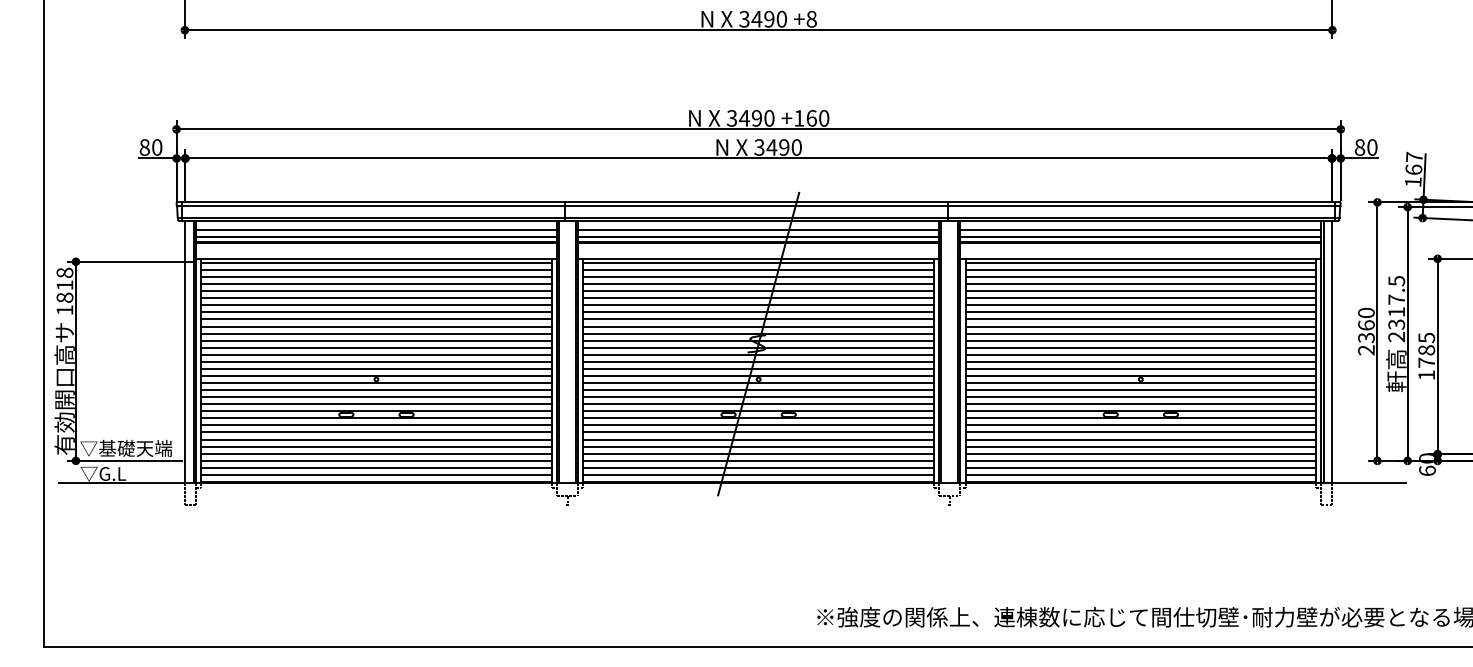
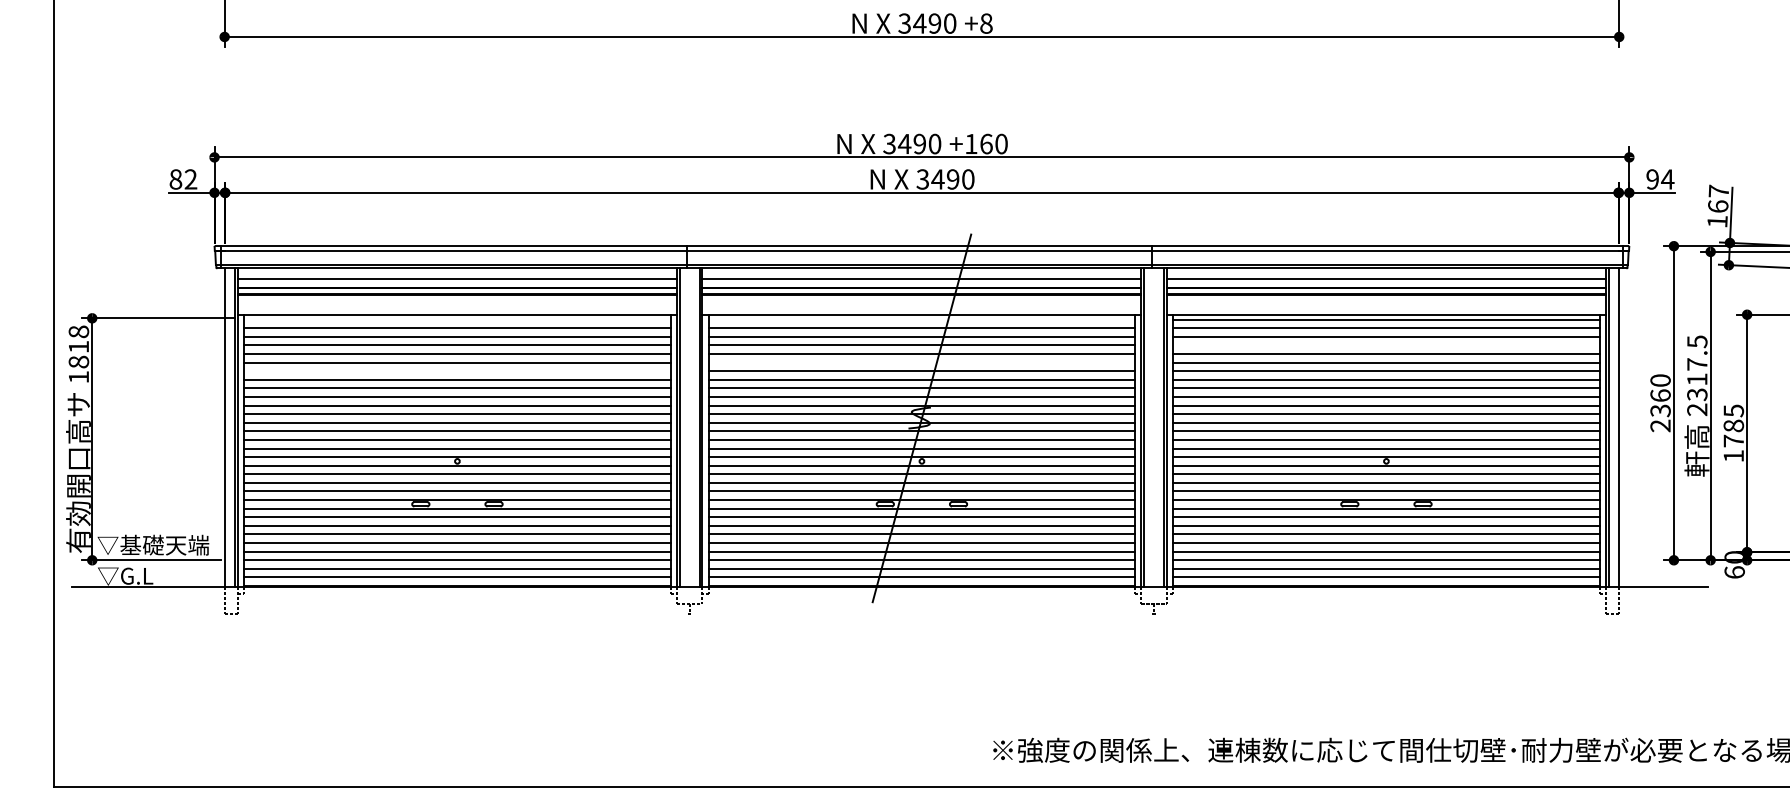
text: (157, 147) -> (191, 179), 80 -> 82
text: (1365, 147) -> (1659, 179), 80 -> 94
line: (376, 262) -> (457, 319), removed
line: (758, 262) -> (921, 319), removed
line: (1140, 284) -> (1385, 345), removed
line: (758, 298) -> (921, 362), removed
line: (376, 305) -> (457, 371), removed

